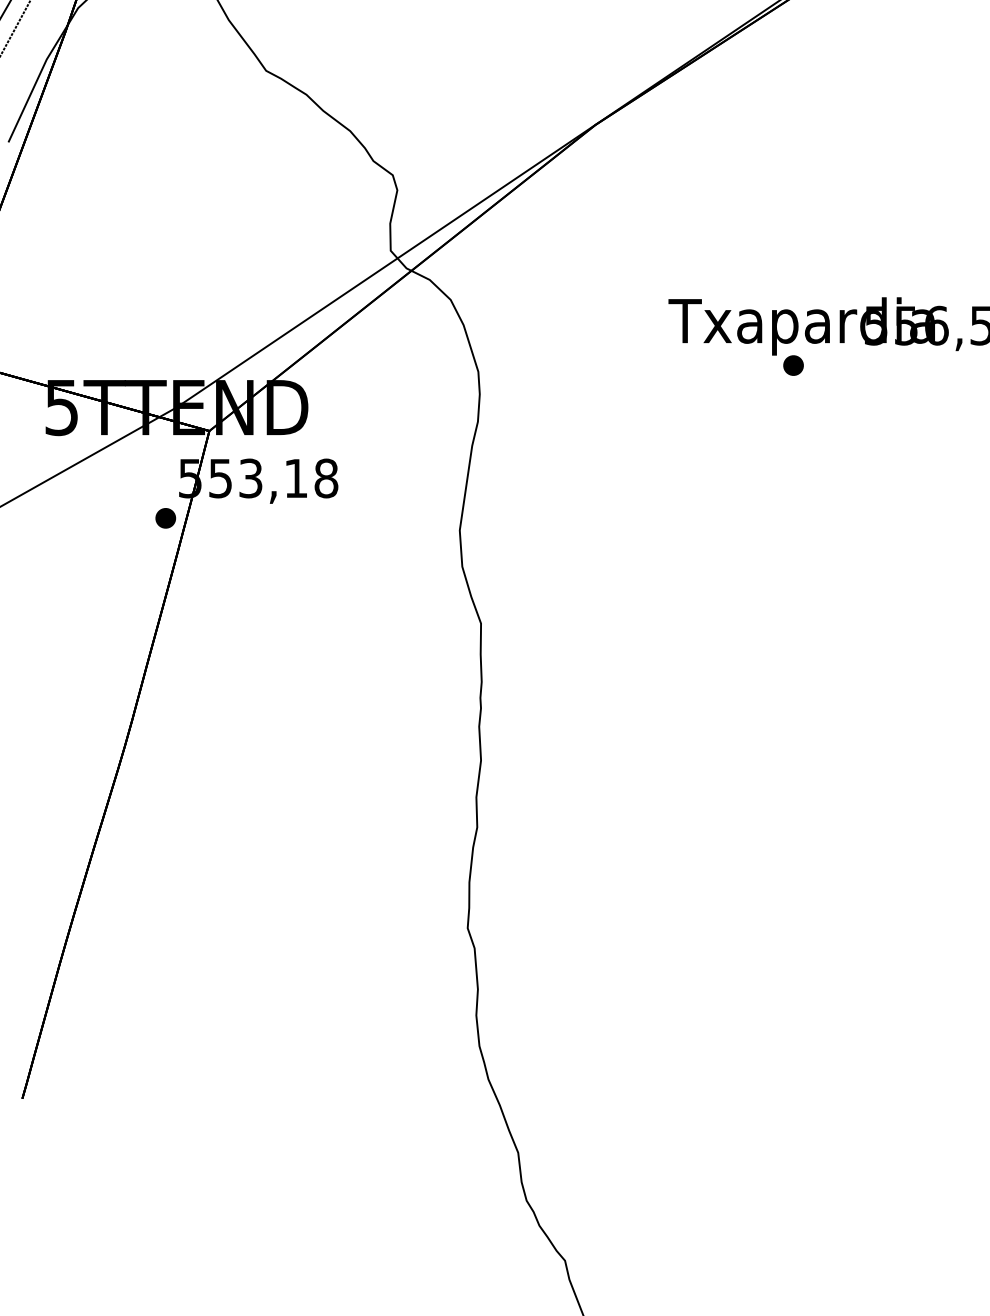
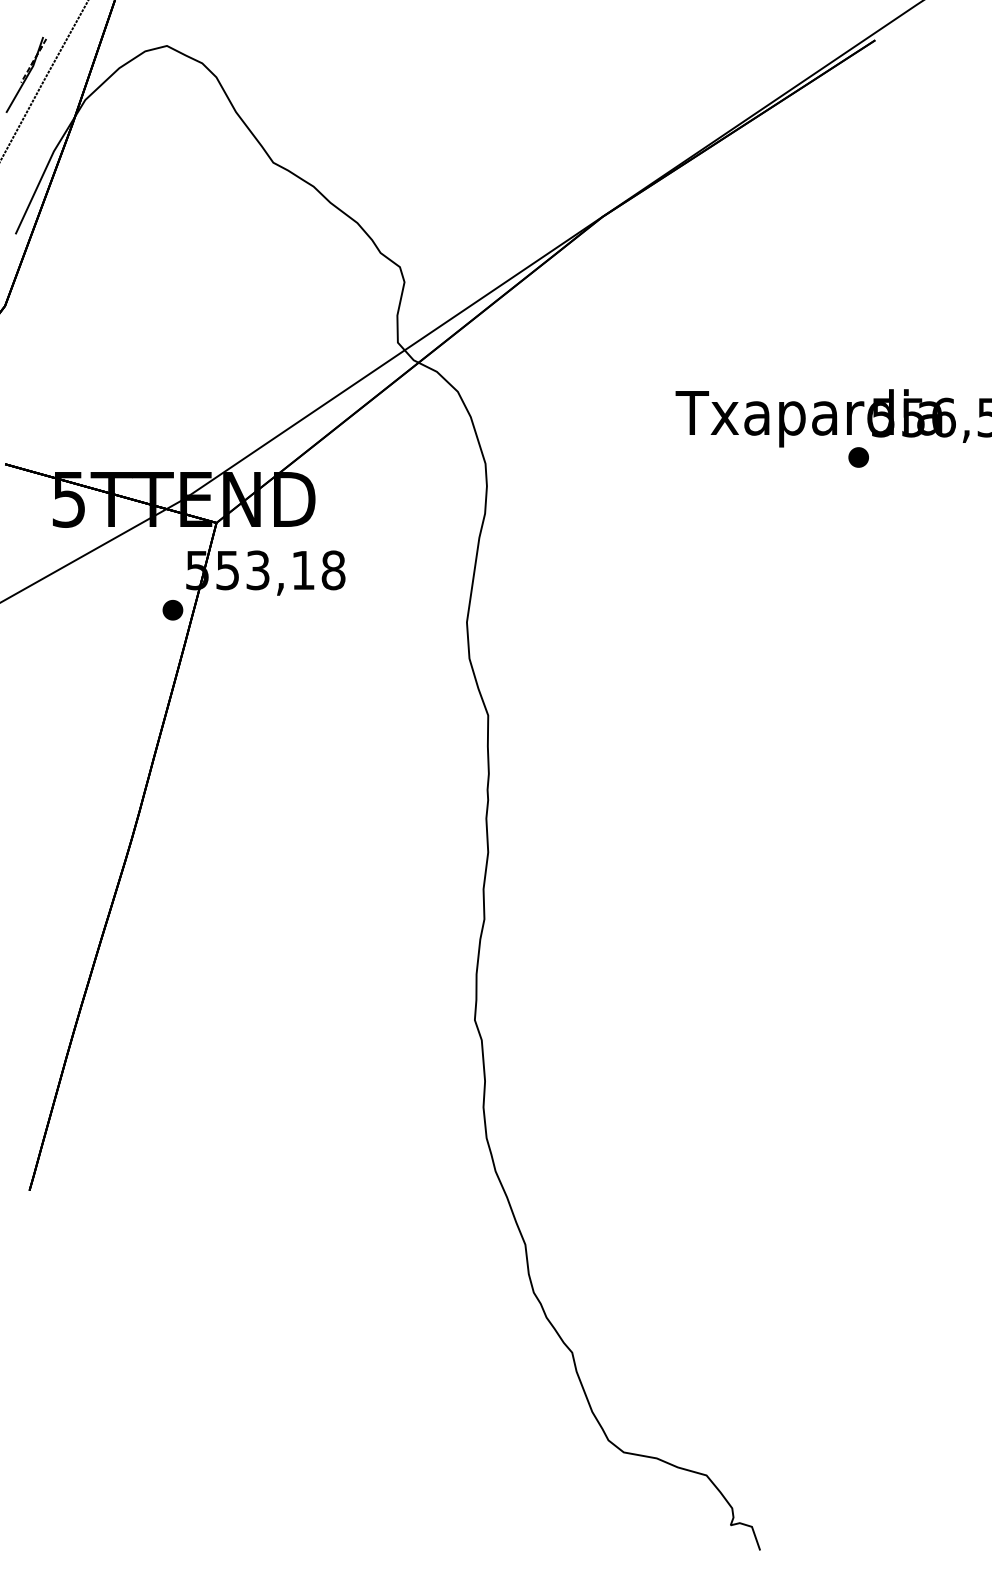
part: (793, 365) -> (858, 457), moved

